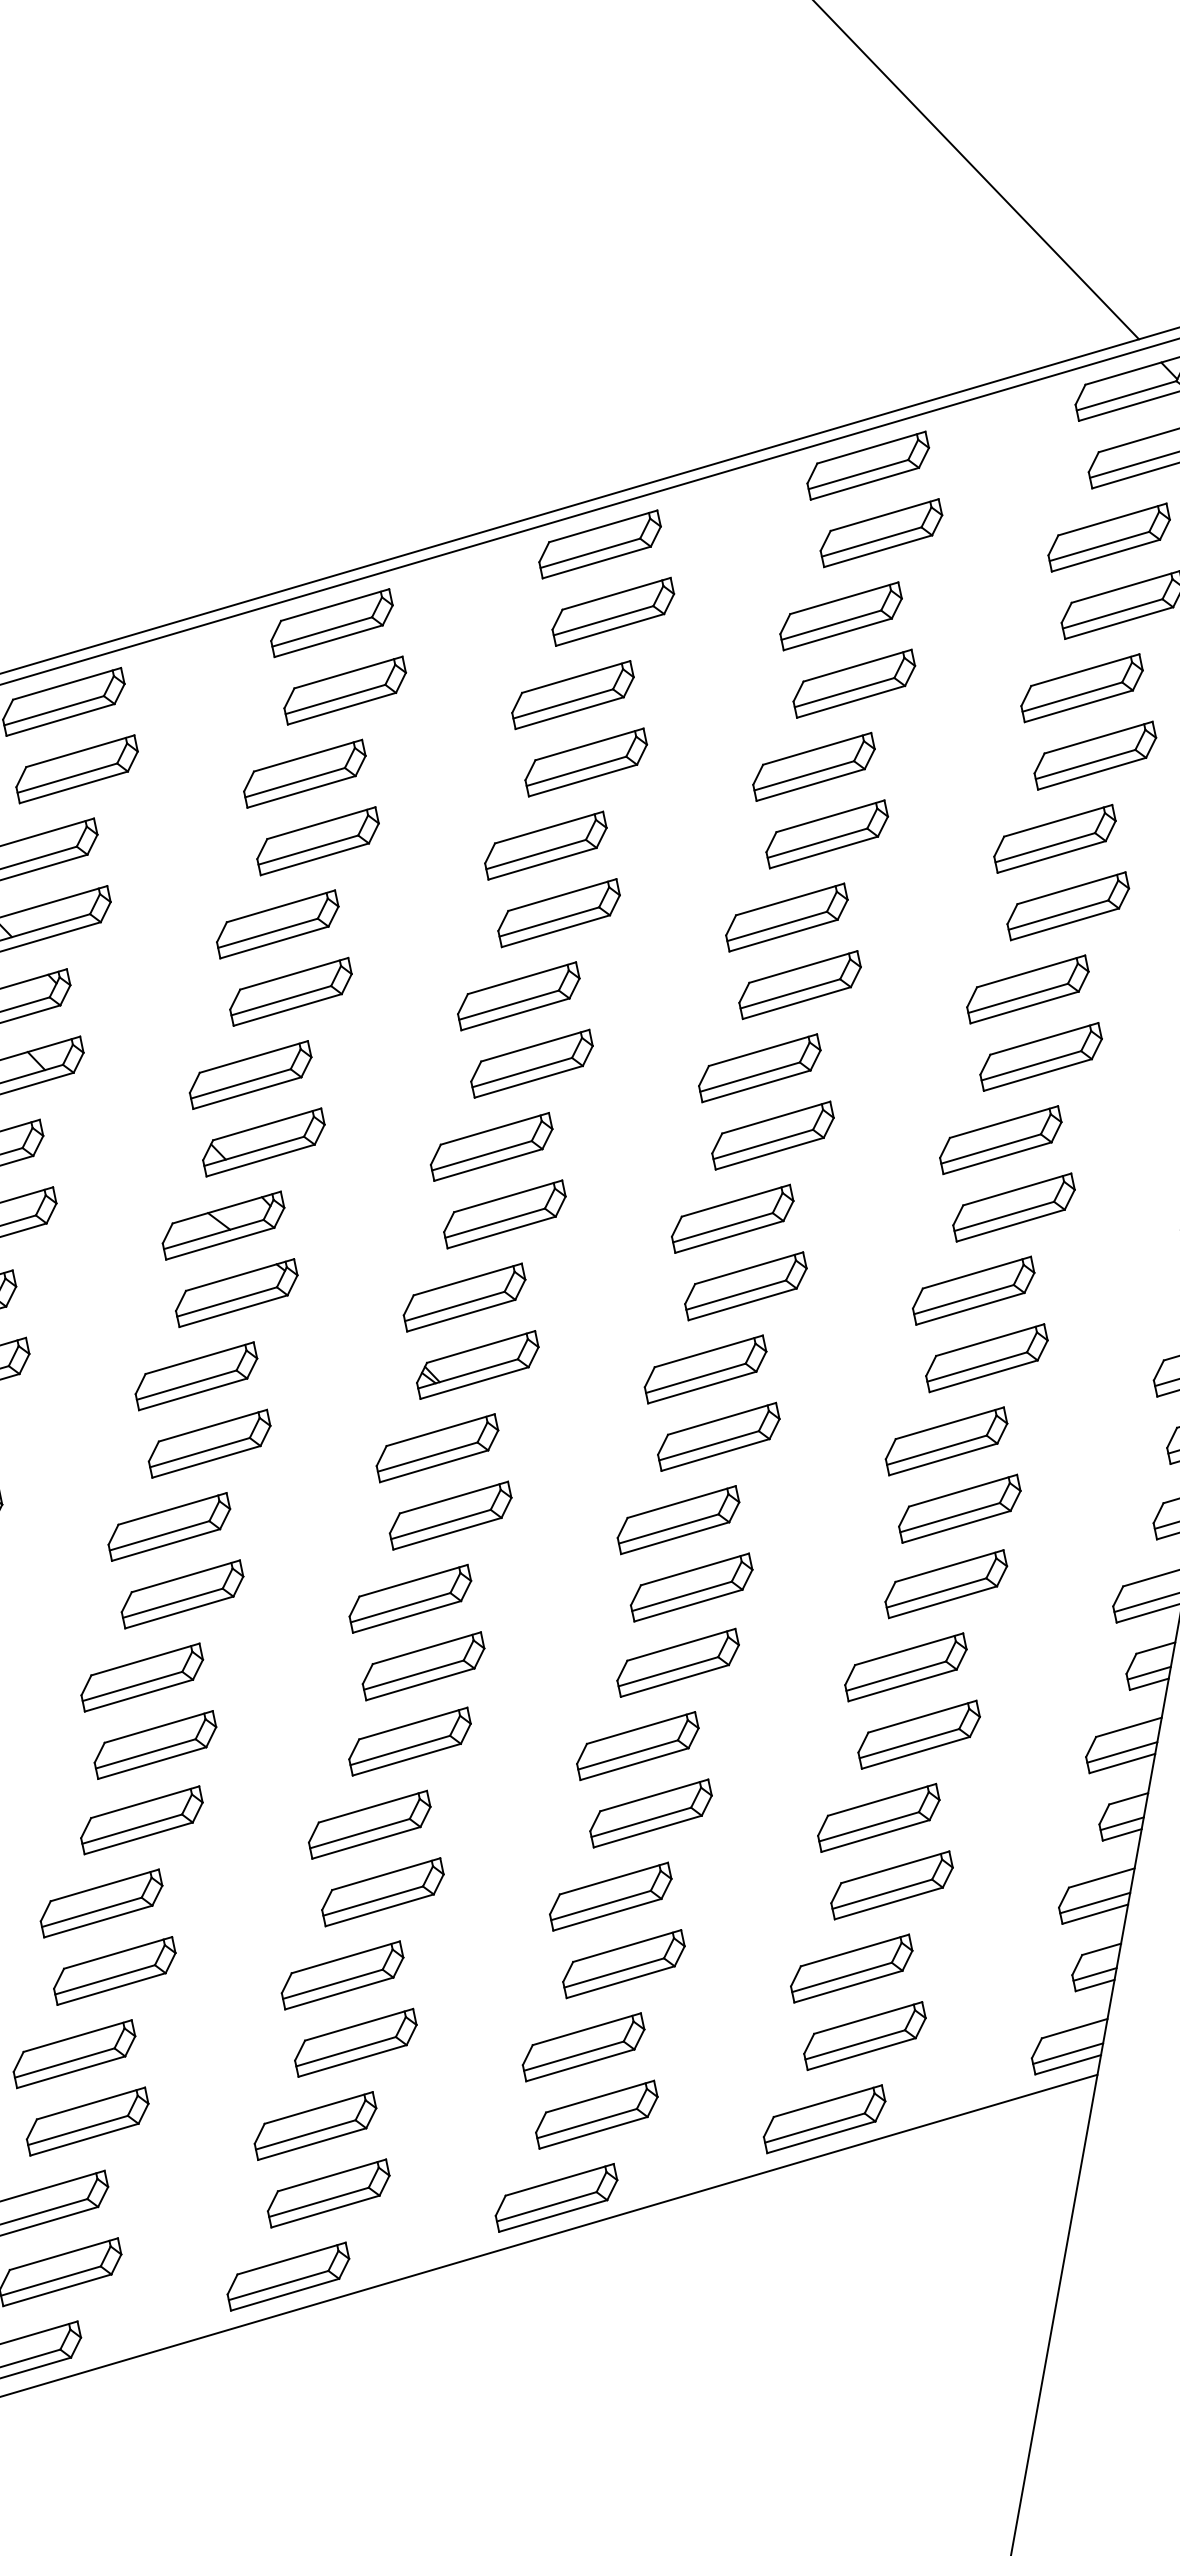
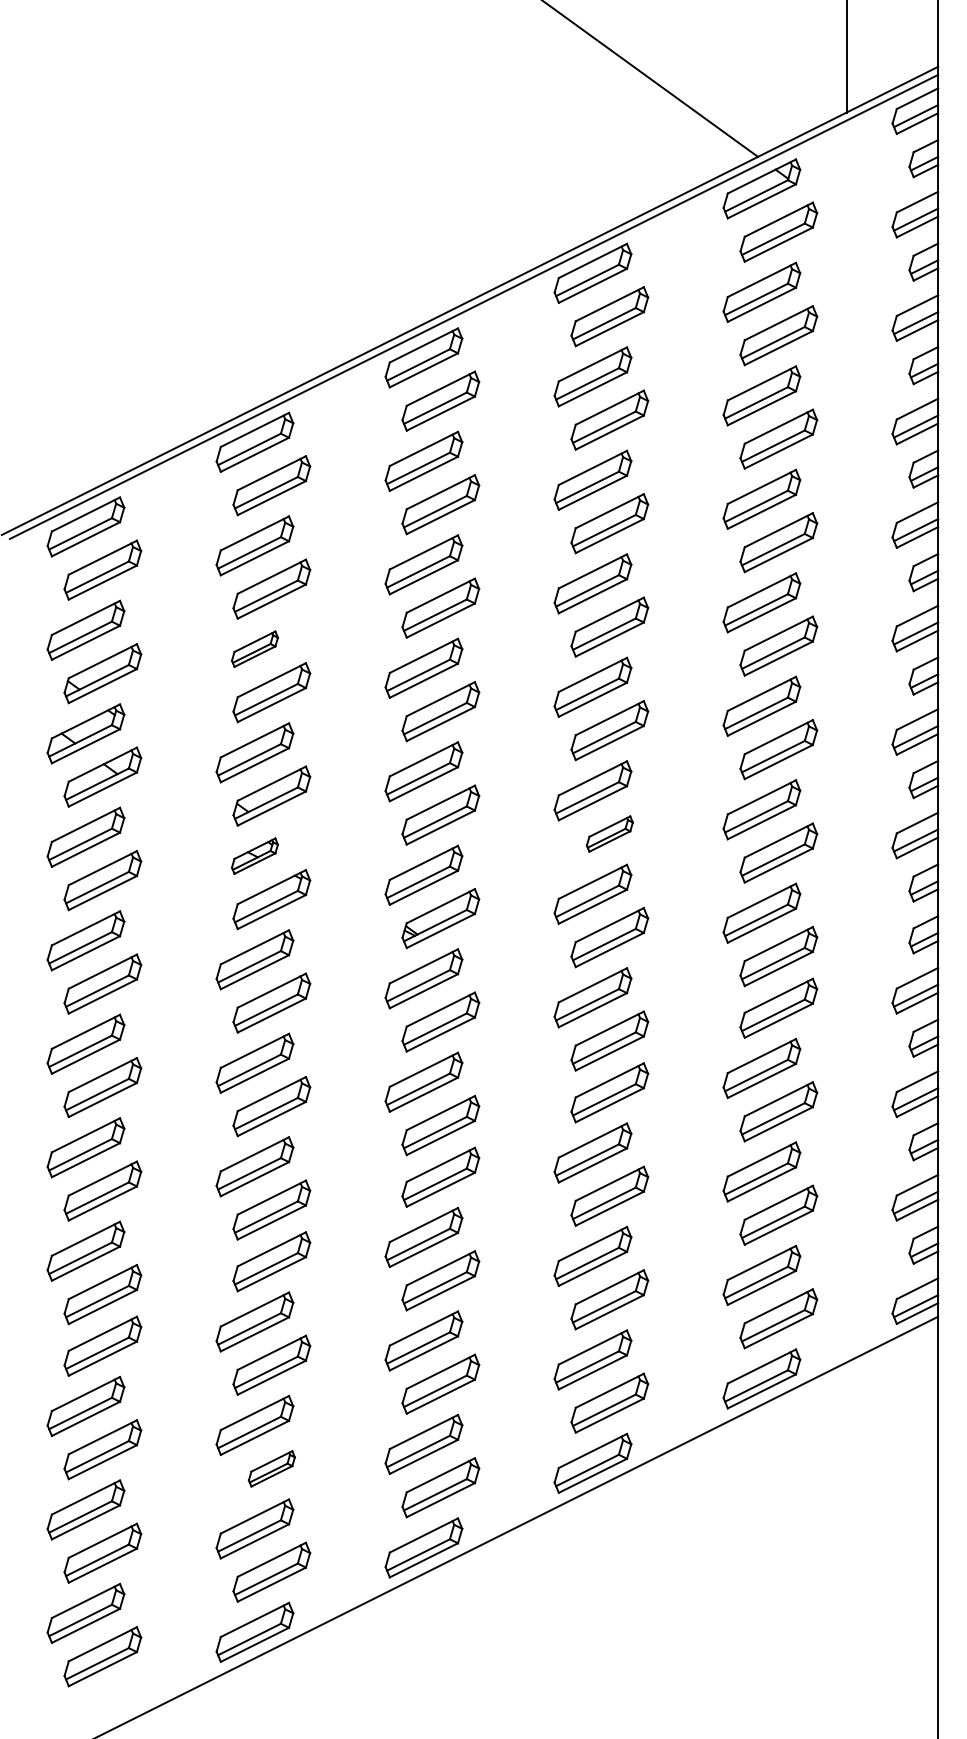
part: (277, 923) -> (254, 648), size x0.6
part: (223, 1224) -> (254, 855), size x0.6
part: (745, 1285) -> (609, 833), size x0.6
part: (87, 2121) -> (271, 1468), size x0.6

